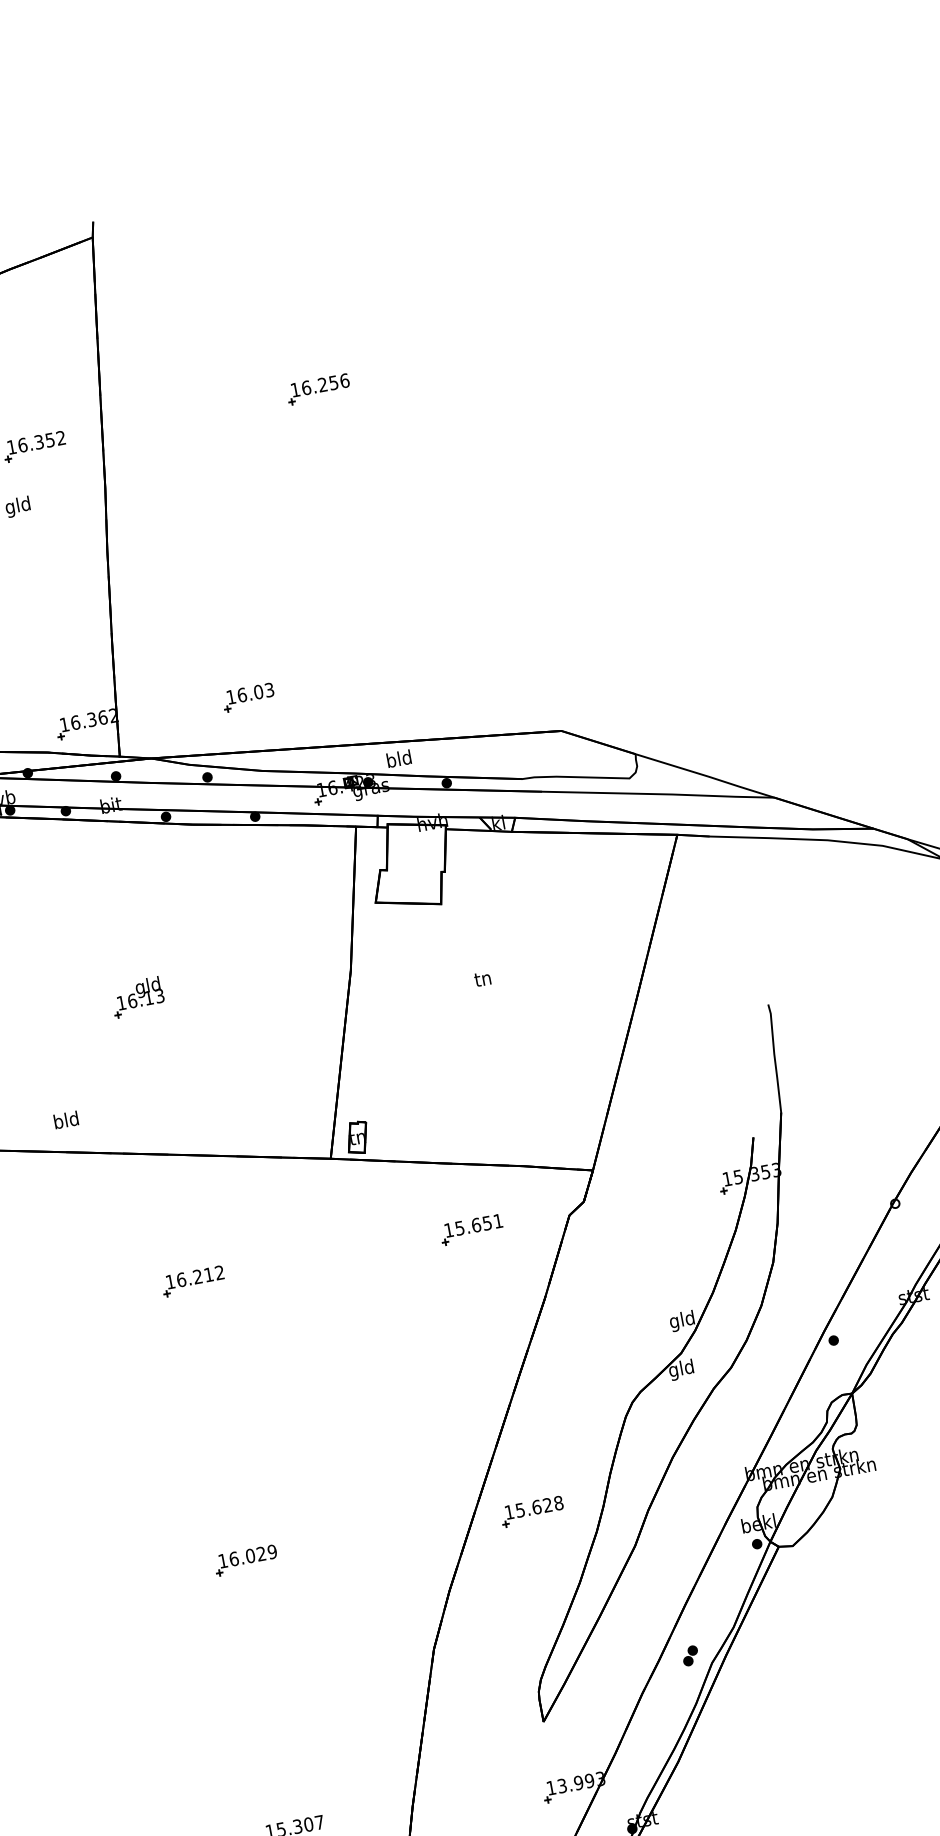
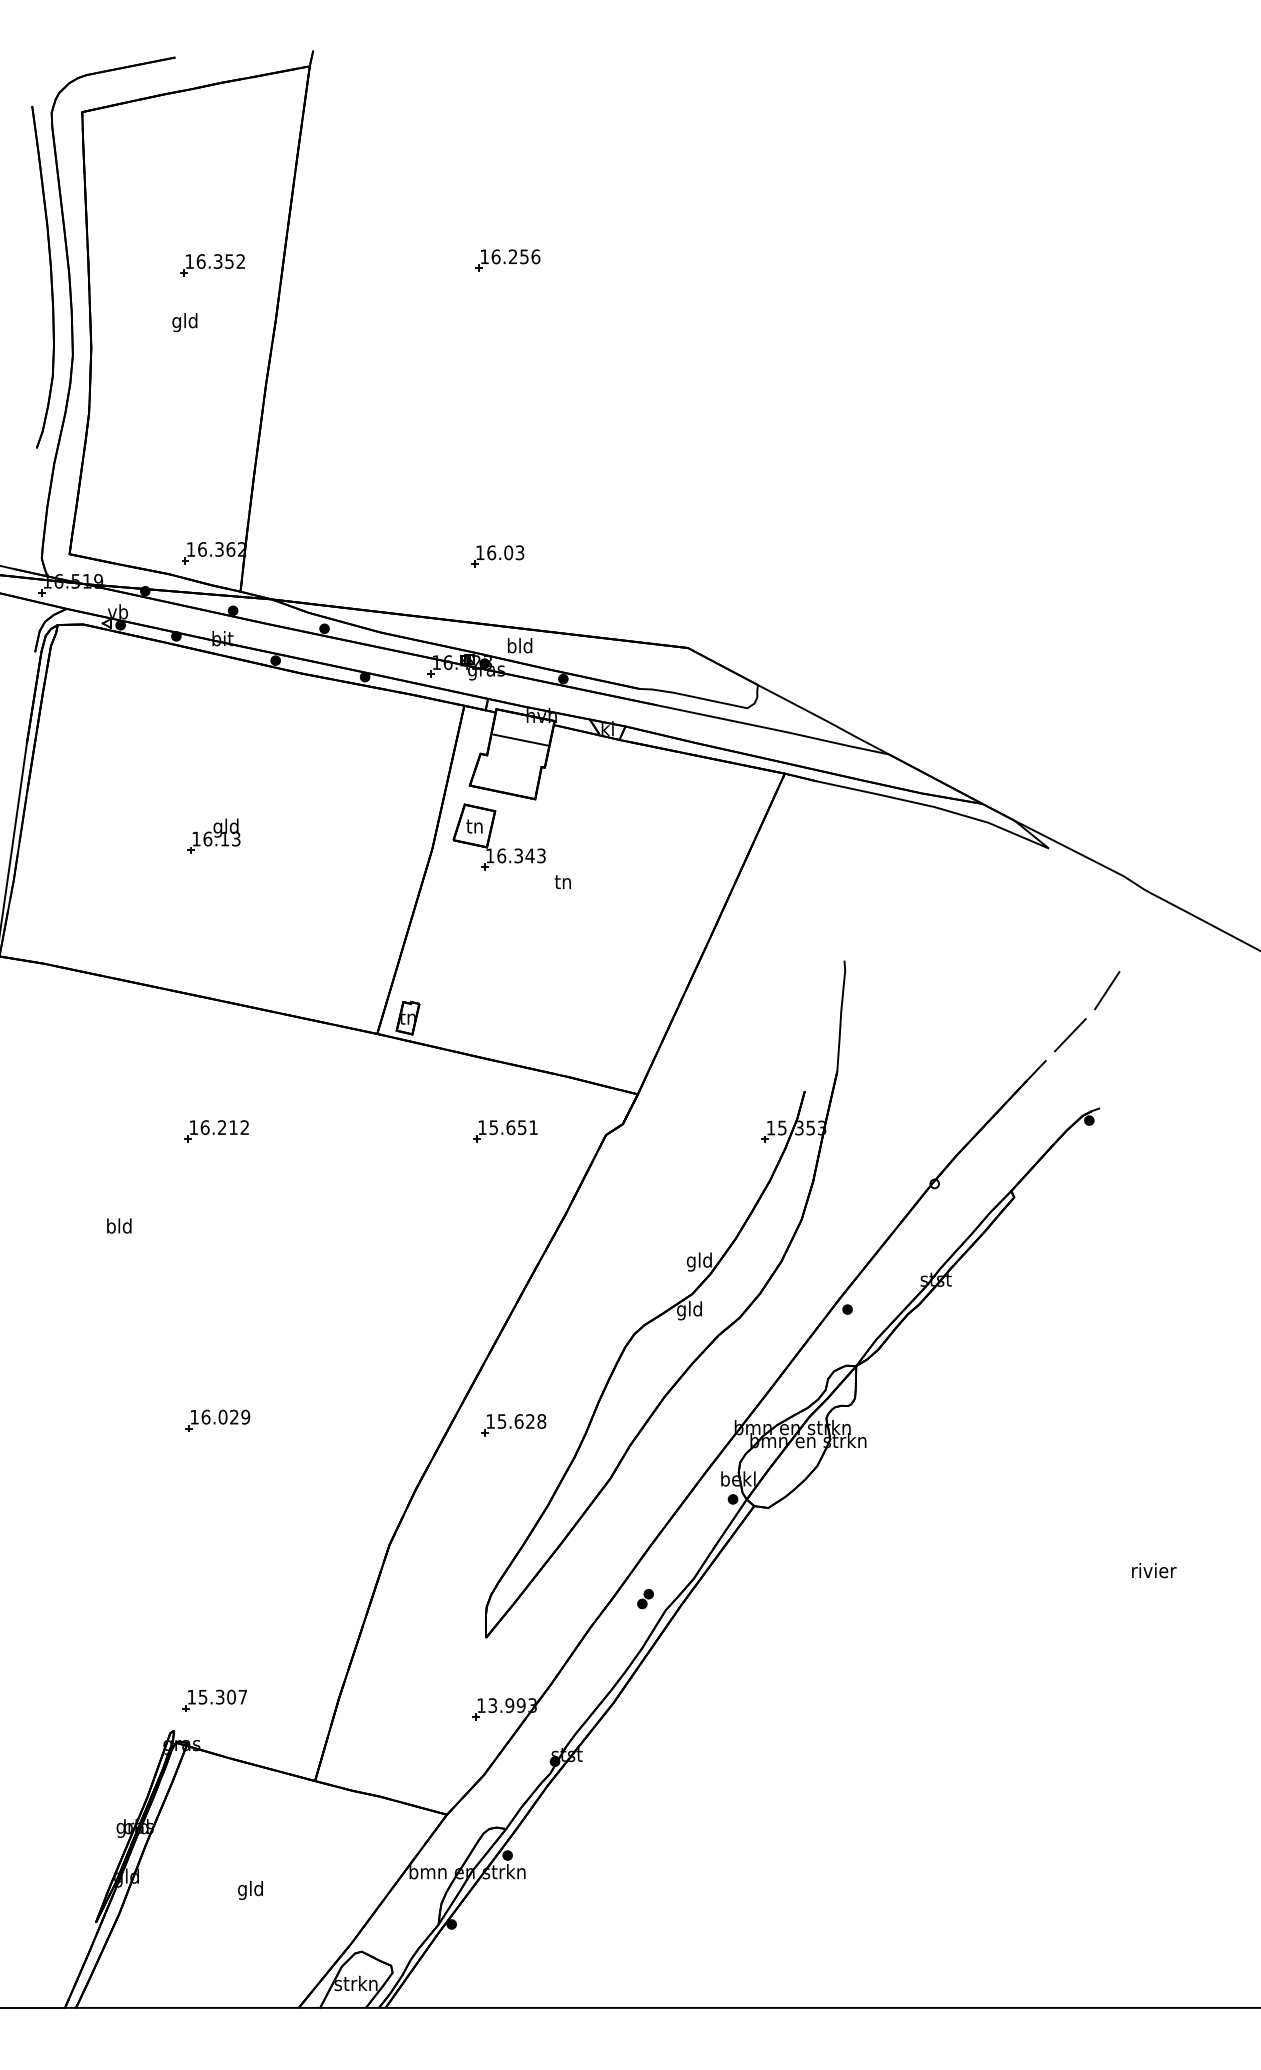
part: (248, 697) -> (497, 556), moved
line: (416, 849) -> (520, 739), added
part: (405, 944) -> (491, 833), added
text: (66, 1119) -> (119, 1225), moved

